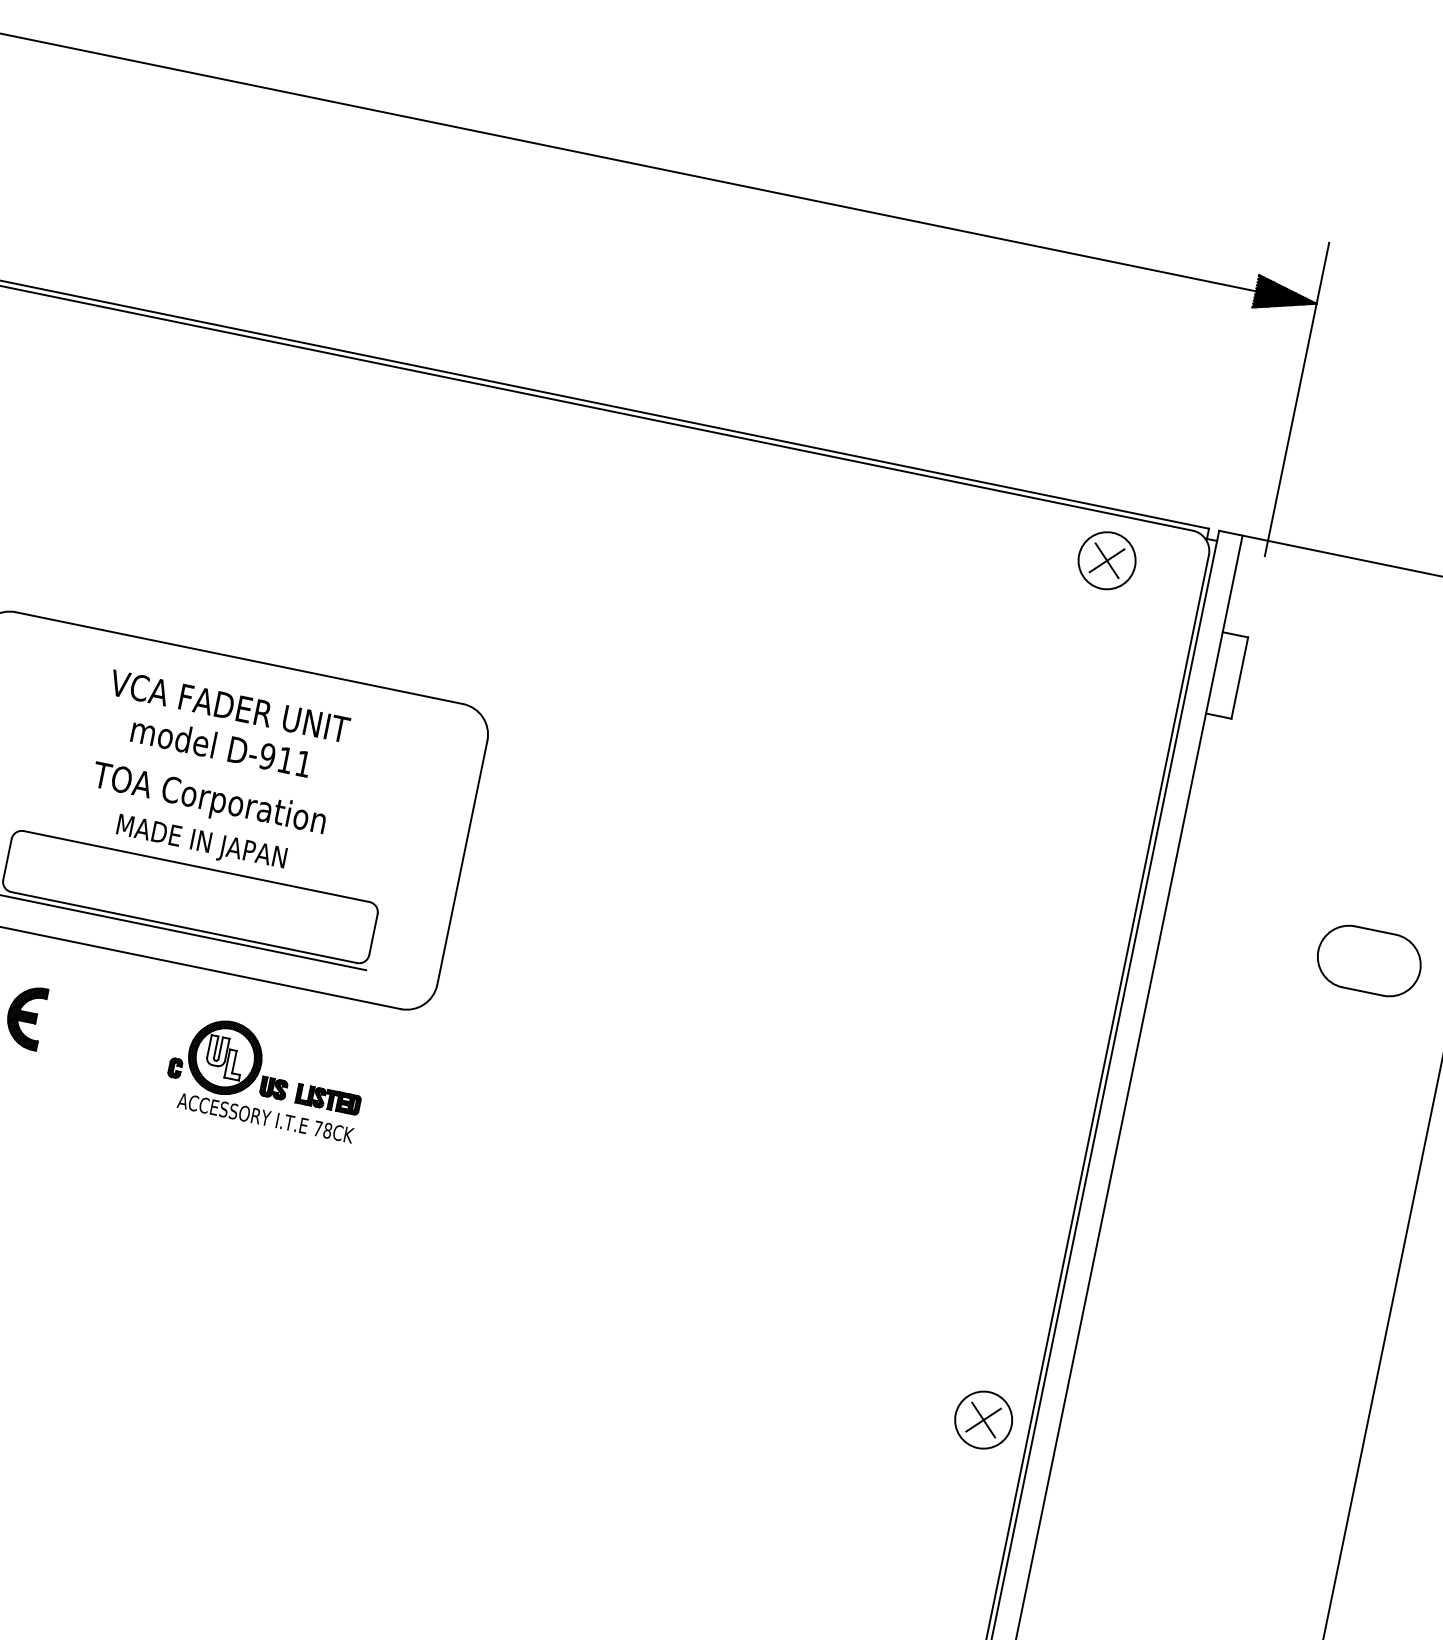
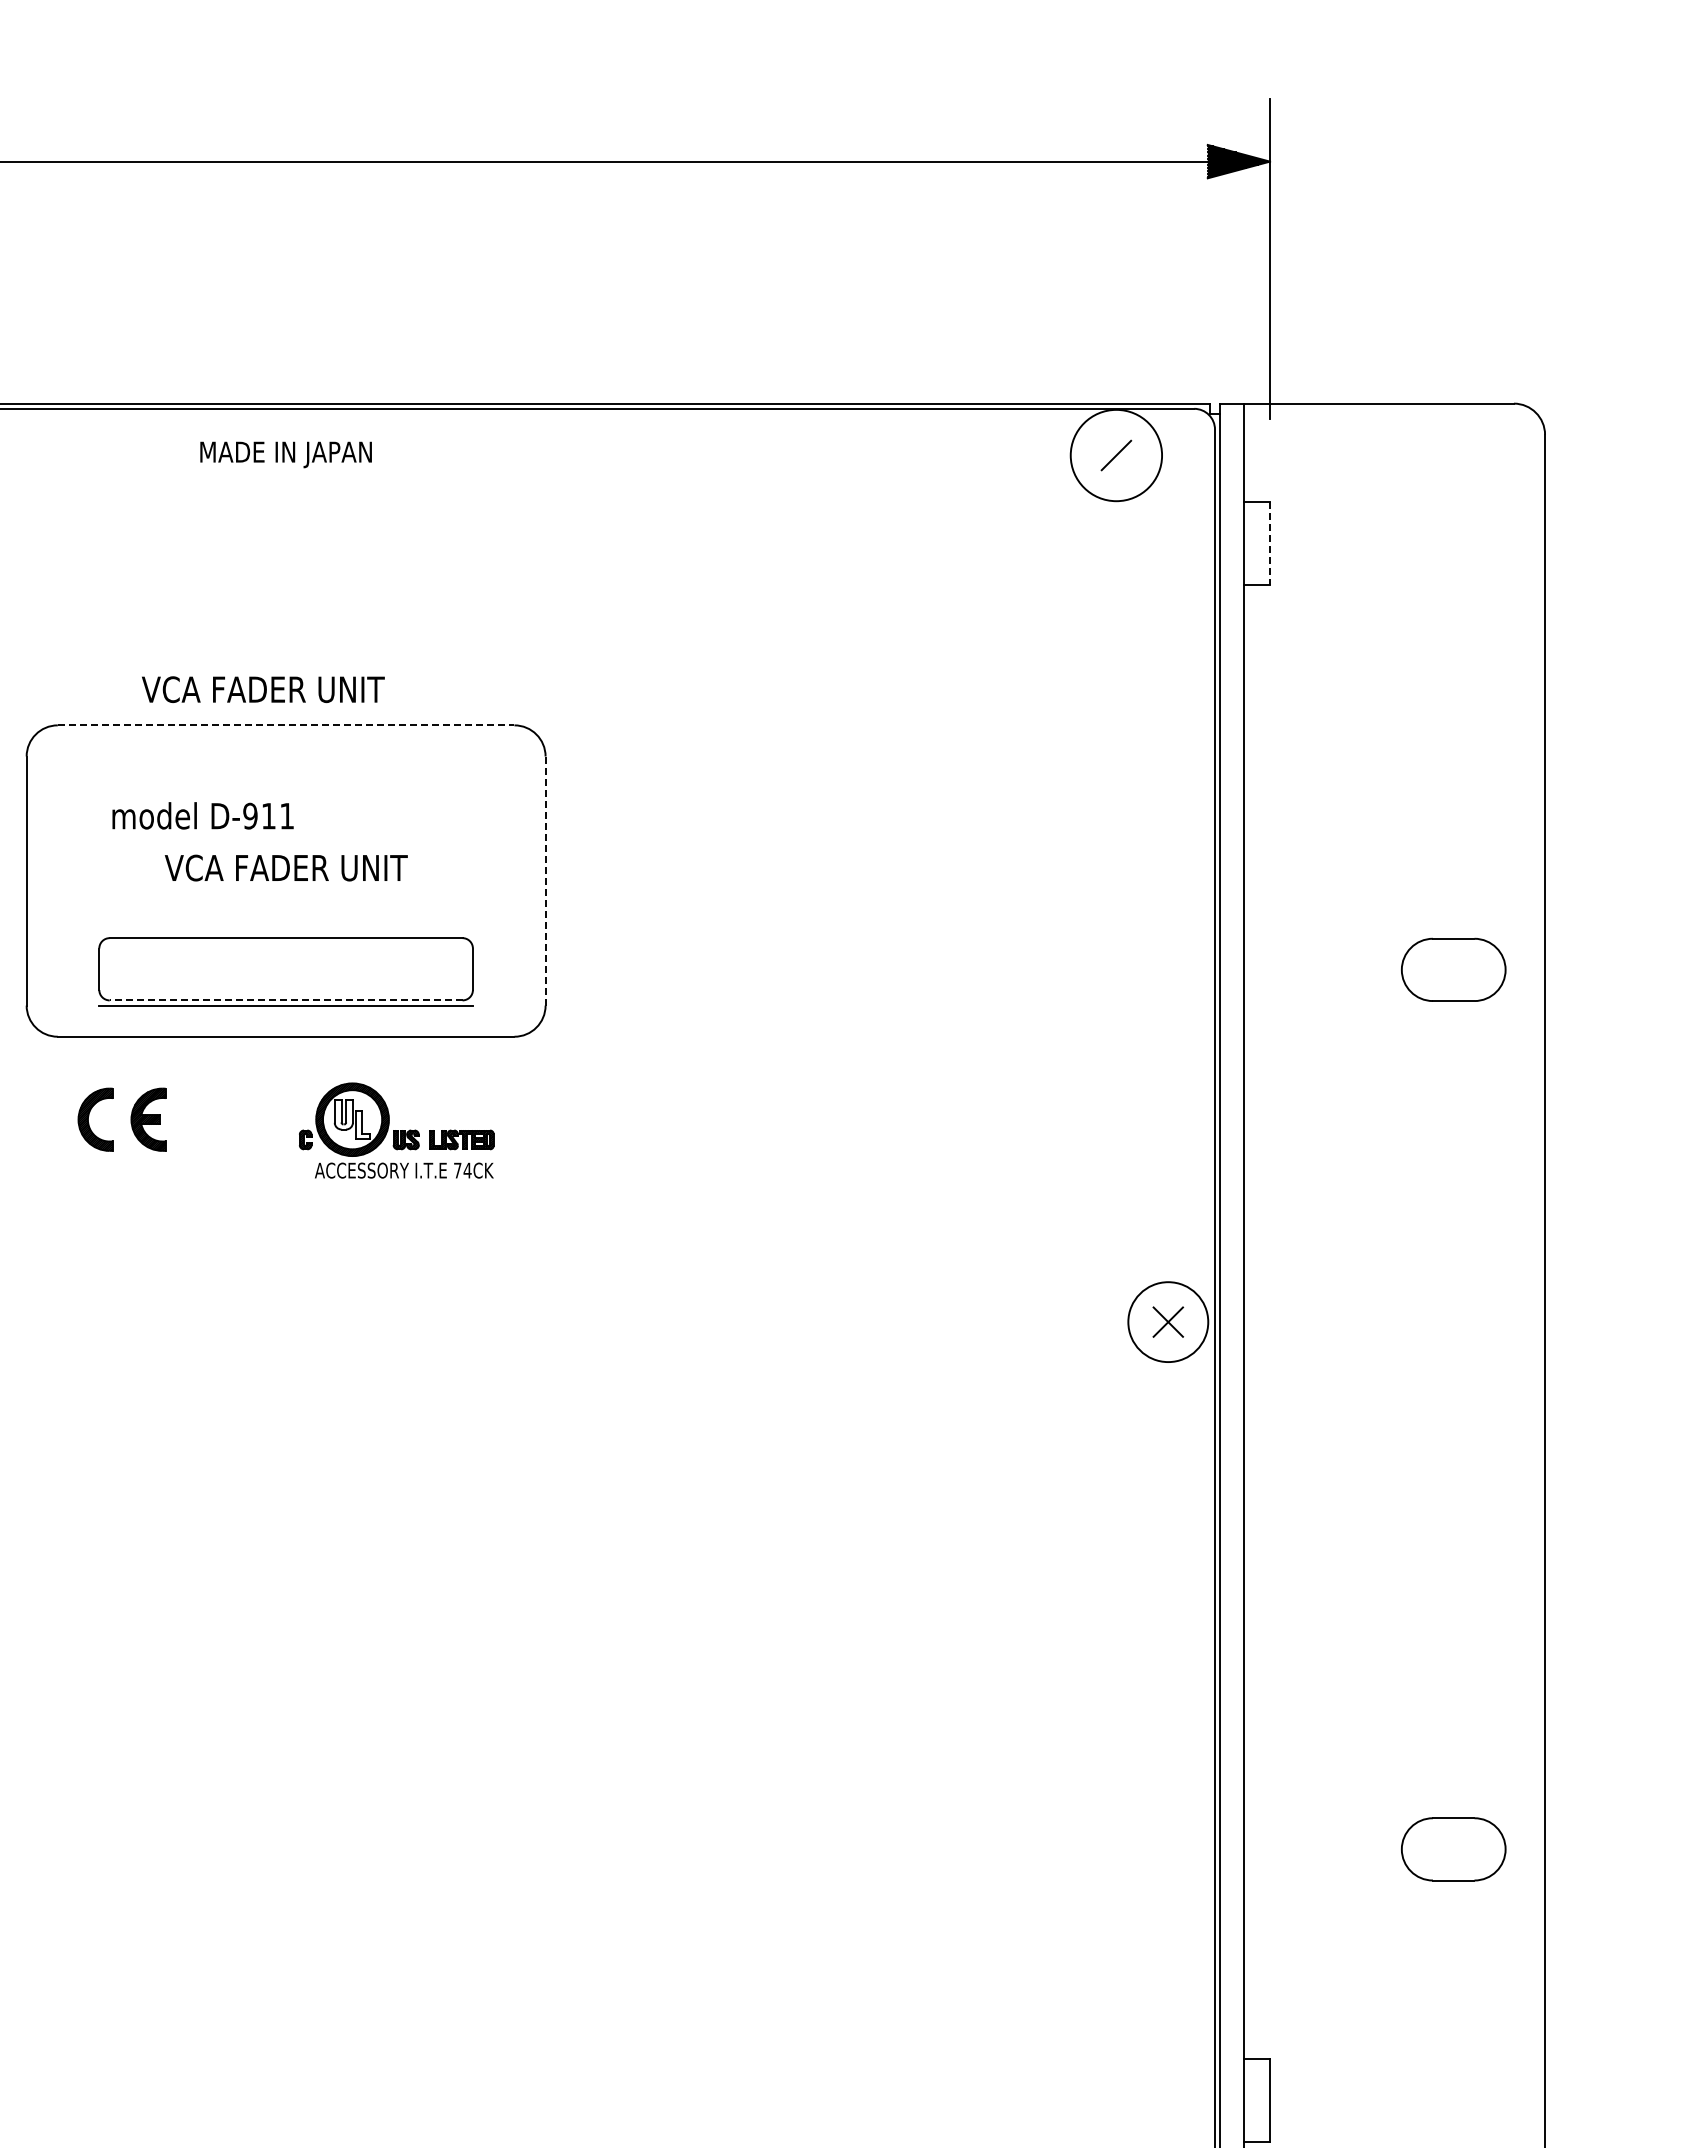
circle: (1106, 560) -> (1115, 455), size x1.6
line: (1107, 560) -> (1116, 455), removed
line: (239, 658) -> (286, 725), solid -> dashed
line: (1240, 677) -> (1270, 543), solid -> dashed
text: (229, 706) -> (263, 689), moved
text: (220, 746) -> (202, 815), moved
text: (209, 801) -> (285, 871), TOA Corporation -> VCA FADER UNIT
text: (200, 843) -> (285, 454), moved
line: (462, 863) -> (545, 881), solid -> dashed
line: (183, 927) -> (285, 1000), solid -> dashed
part: (1369, 960) -> (1453, 969), moved
text: (327, 1130) -> (467, 1170), 78CK -> 74CK
circle: (983, 1419) -> (1167, 1321), size x1.4

